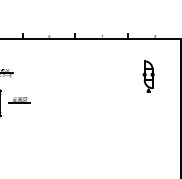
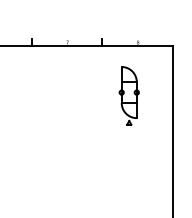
part: (148, 76) -> (128, 95), size x1.43

